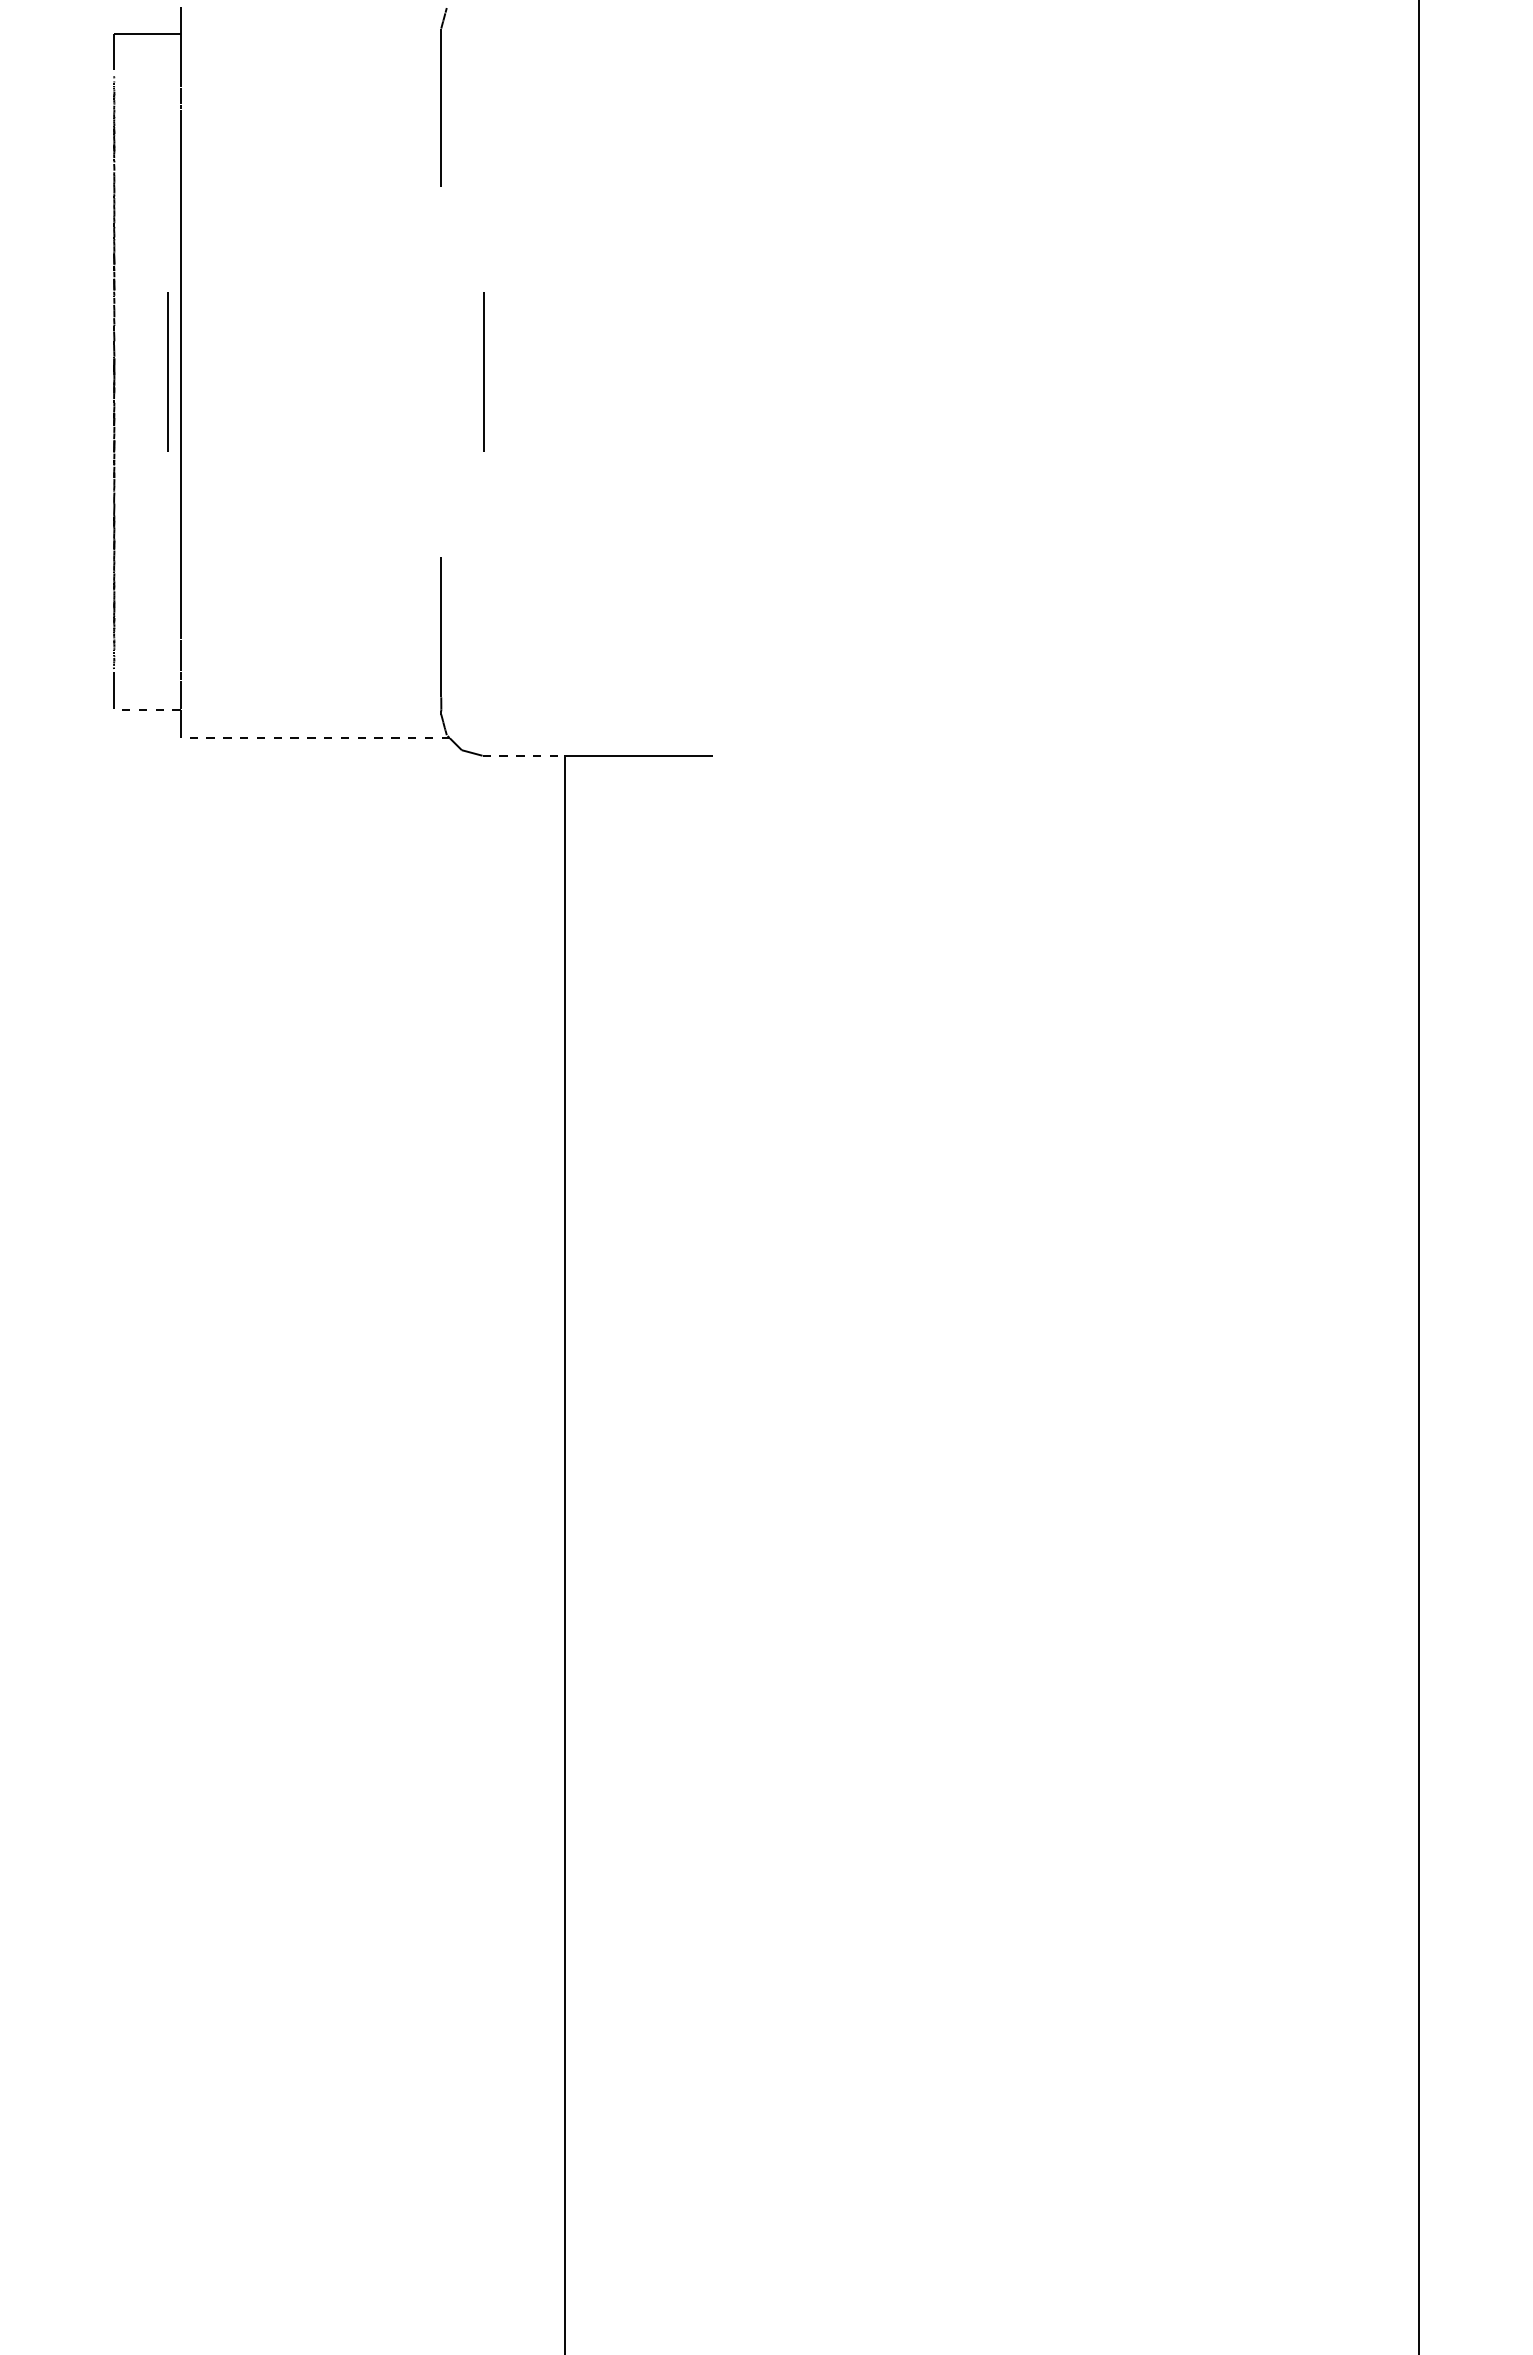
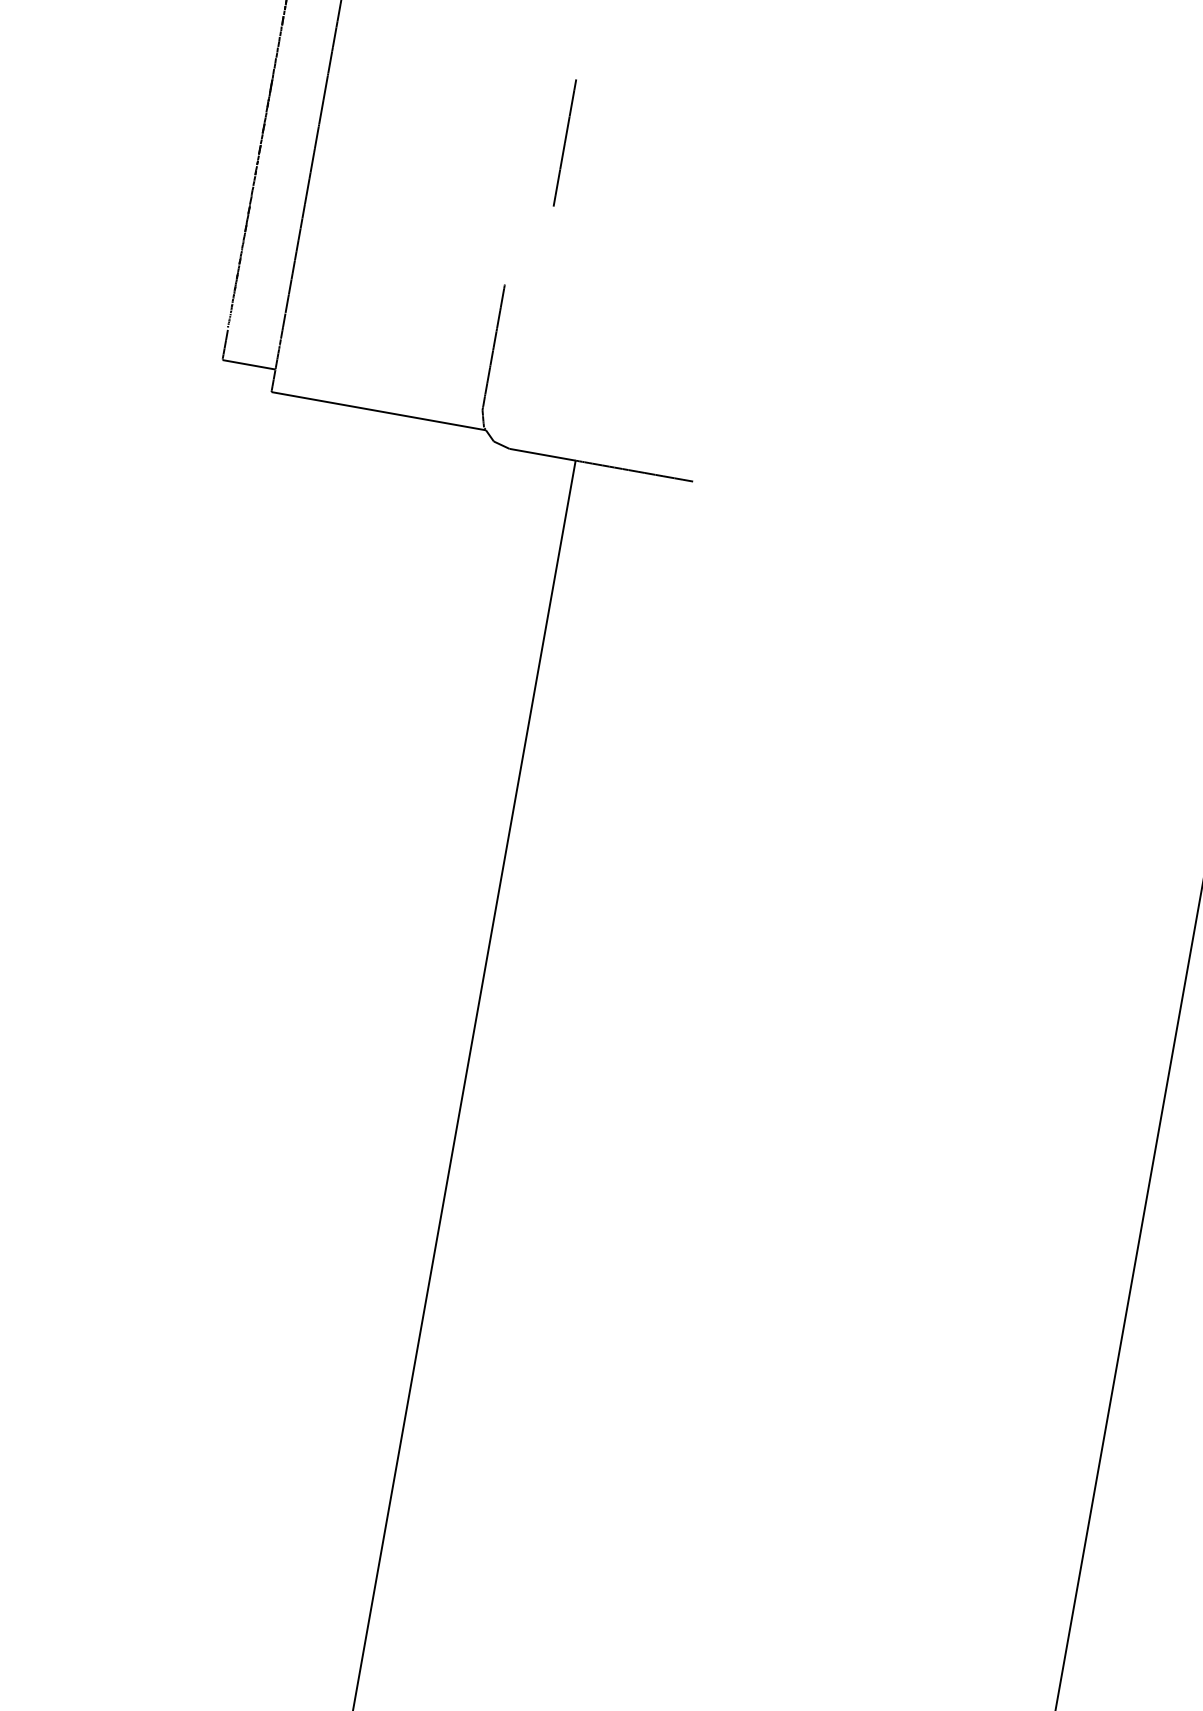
line: (167, 371) -> (312, 97), removed
line: (147, 709) -> (248, 364), dashed -> solid
line: (315, 738) -> (378, 411), dashed -> solid
line: (524, 755) -> (543, 454), dashed -> solid

